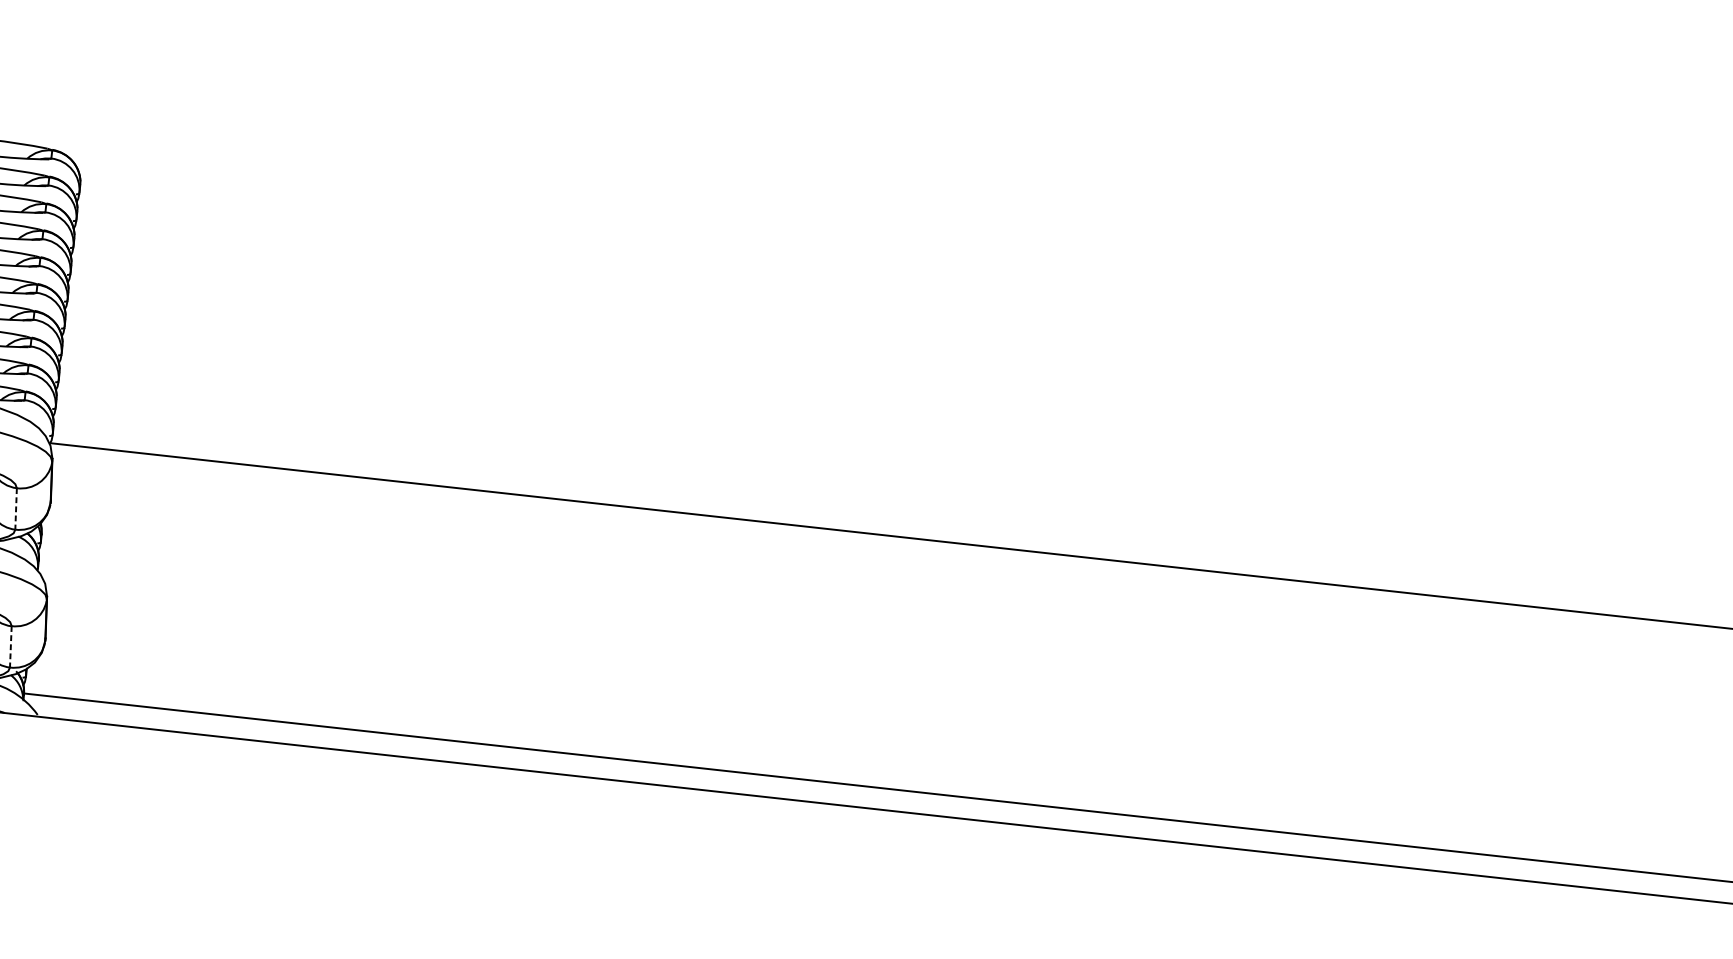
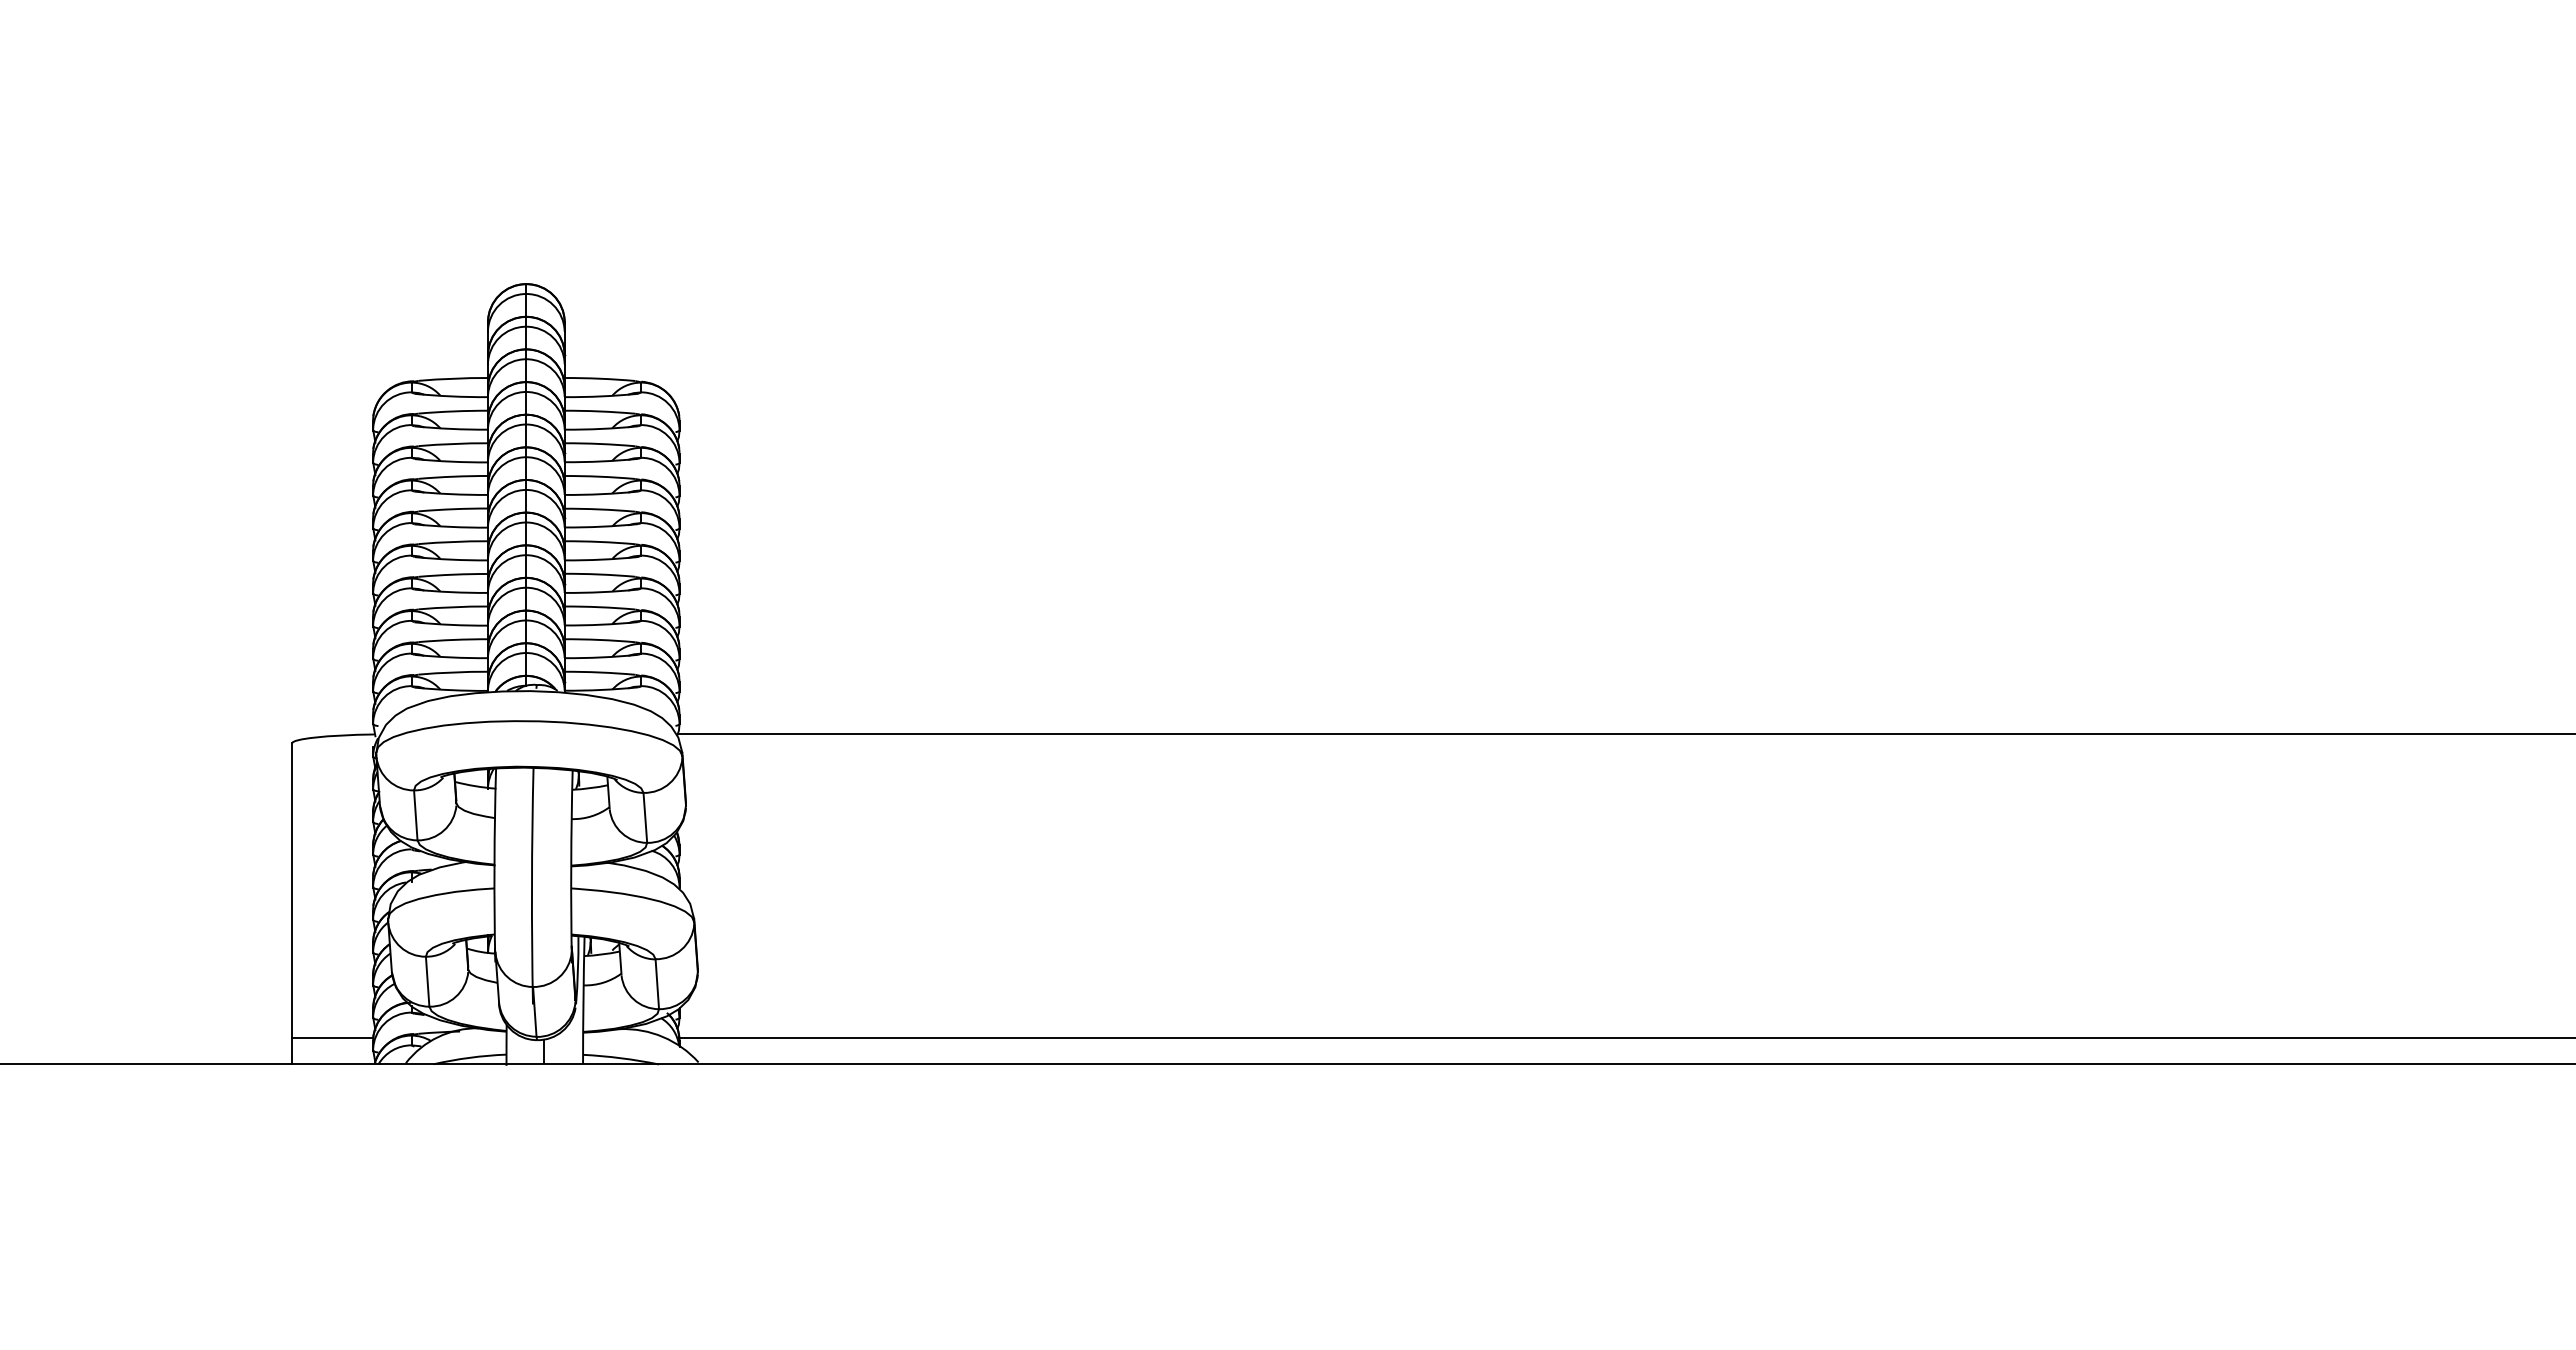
line: (16, 509) -> (645, 818), dashed -> solid
line: (10, 647) -> (657, 984), dashed -> solid

